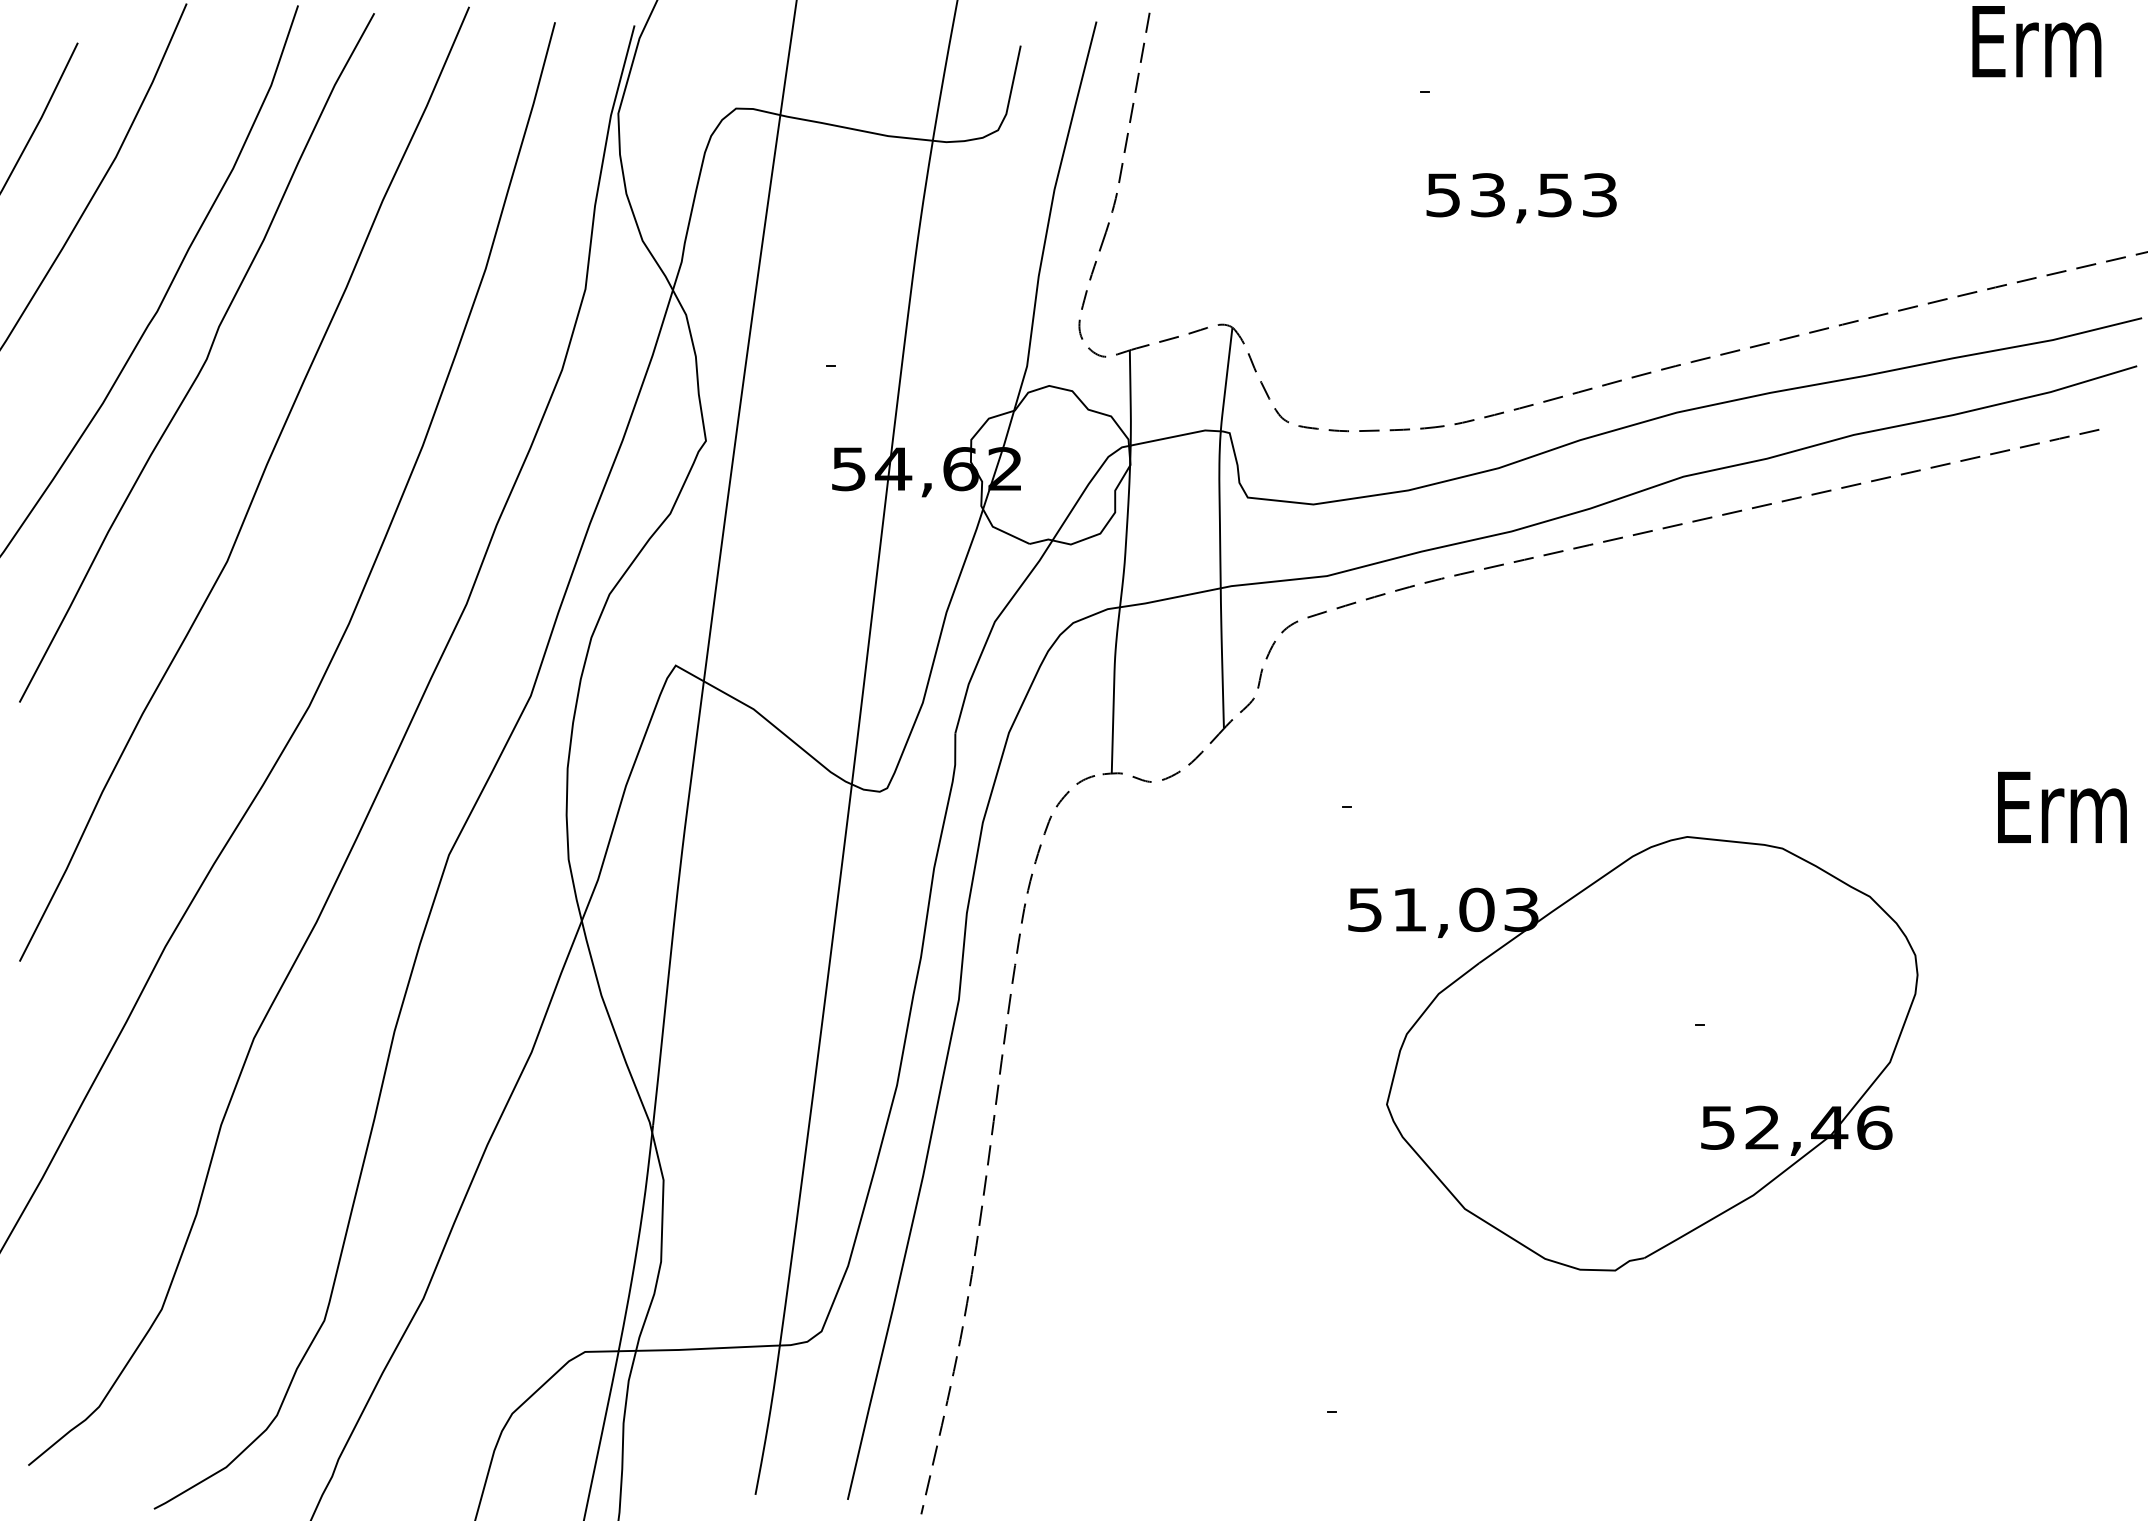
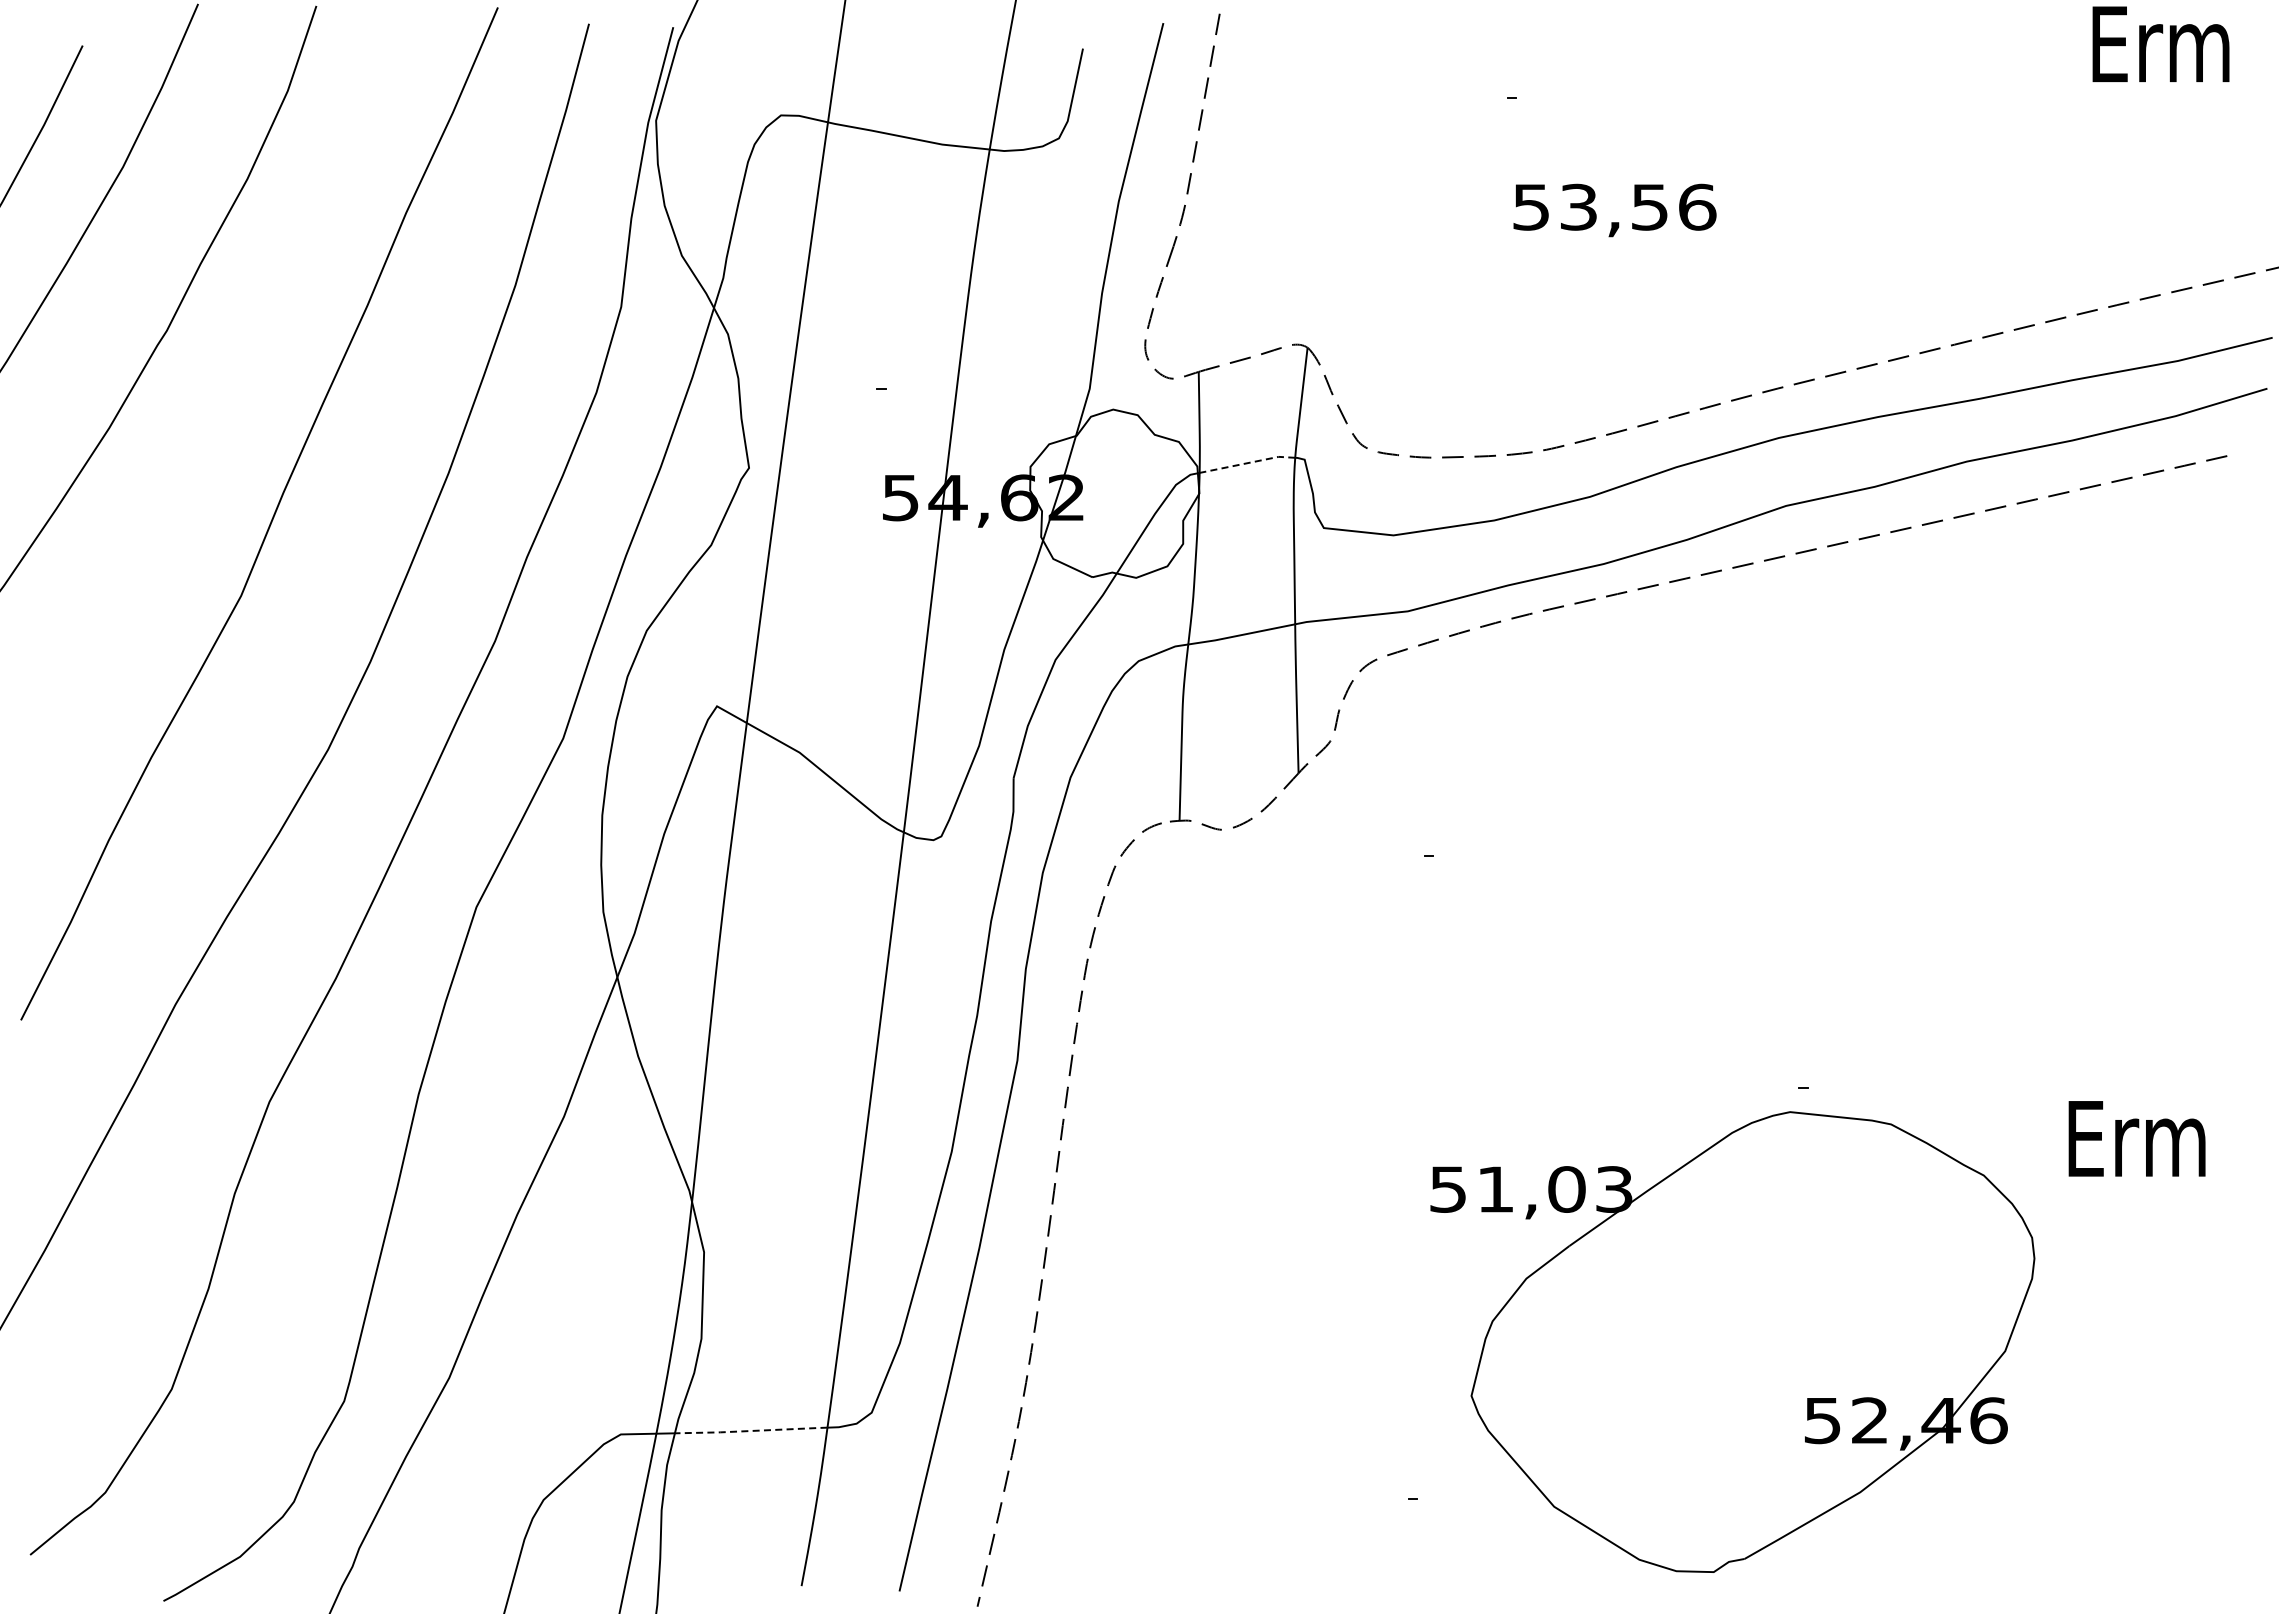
text: (1599, 194) -> (1697, 206), 53,53 -> 53,56
curve: (203, 362) -> (216, 384), removed
line: (1175, 436) -> (1247, 463), solid -> dashed
text: (2061, 807) -> (2136, 1138), moved
part: (1632, 1053) -> (1732, 1341), moved
line: (707, 1349) -> (750, 1431), solid -> dashed

